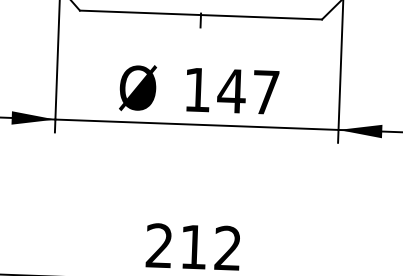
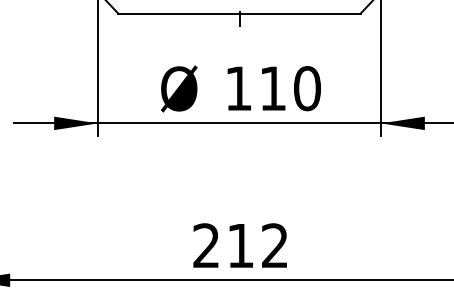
text: (248, 91) -> (289, 88), 147 -> 110

